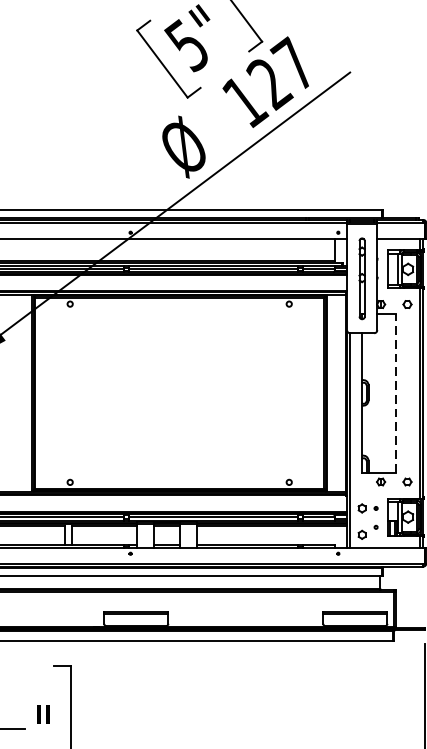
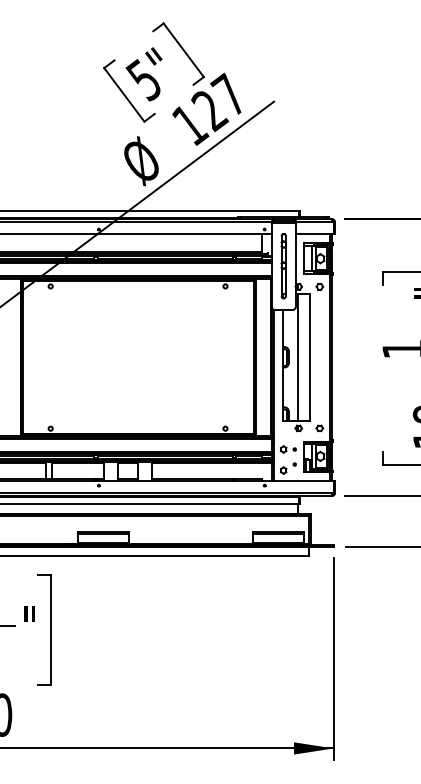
line: (380, 393) -> (298, 357), added
line: (395, 393) -> (310, 357), dashed -> solid

